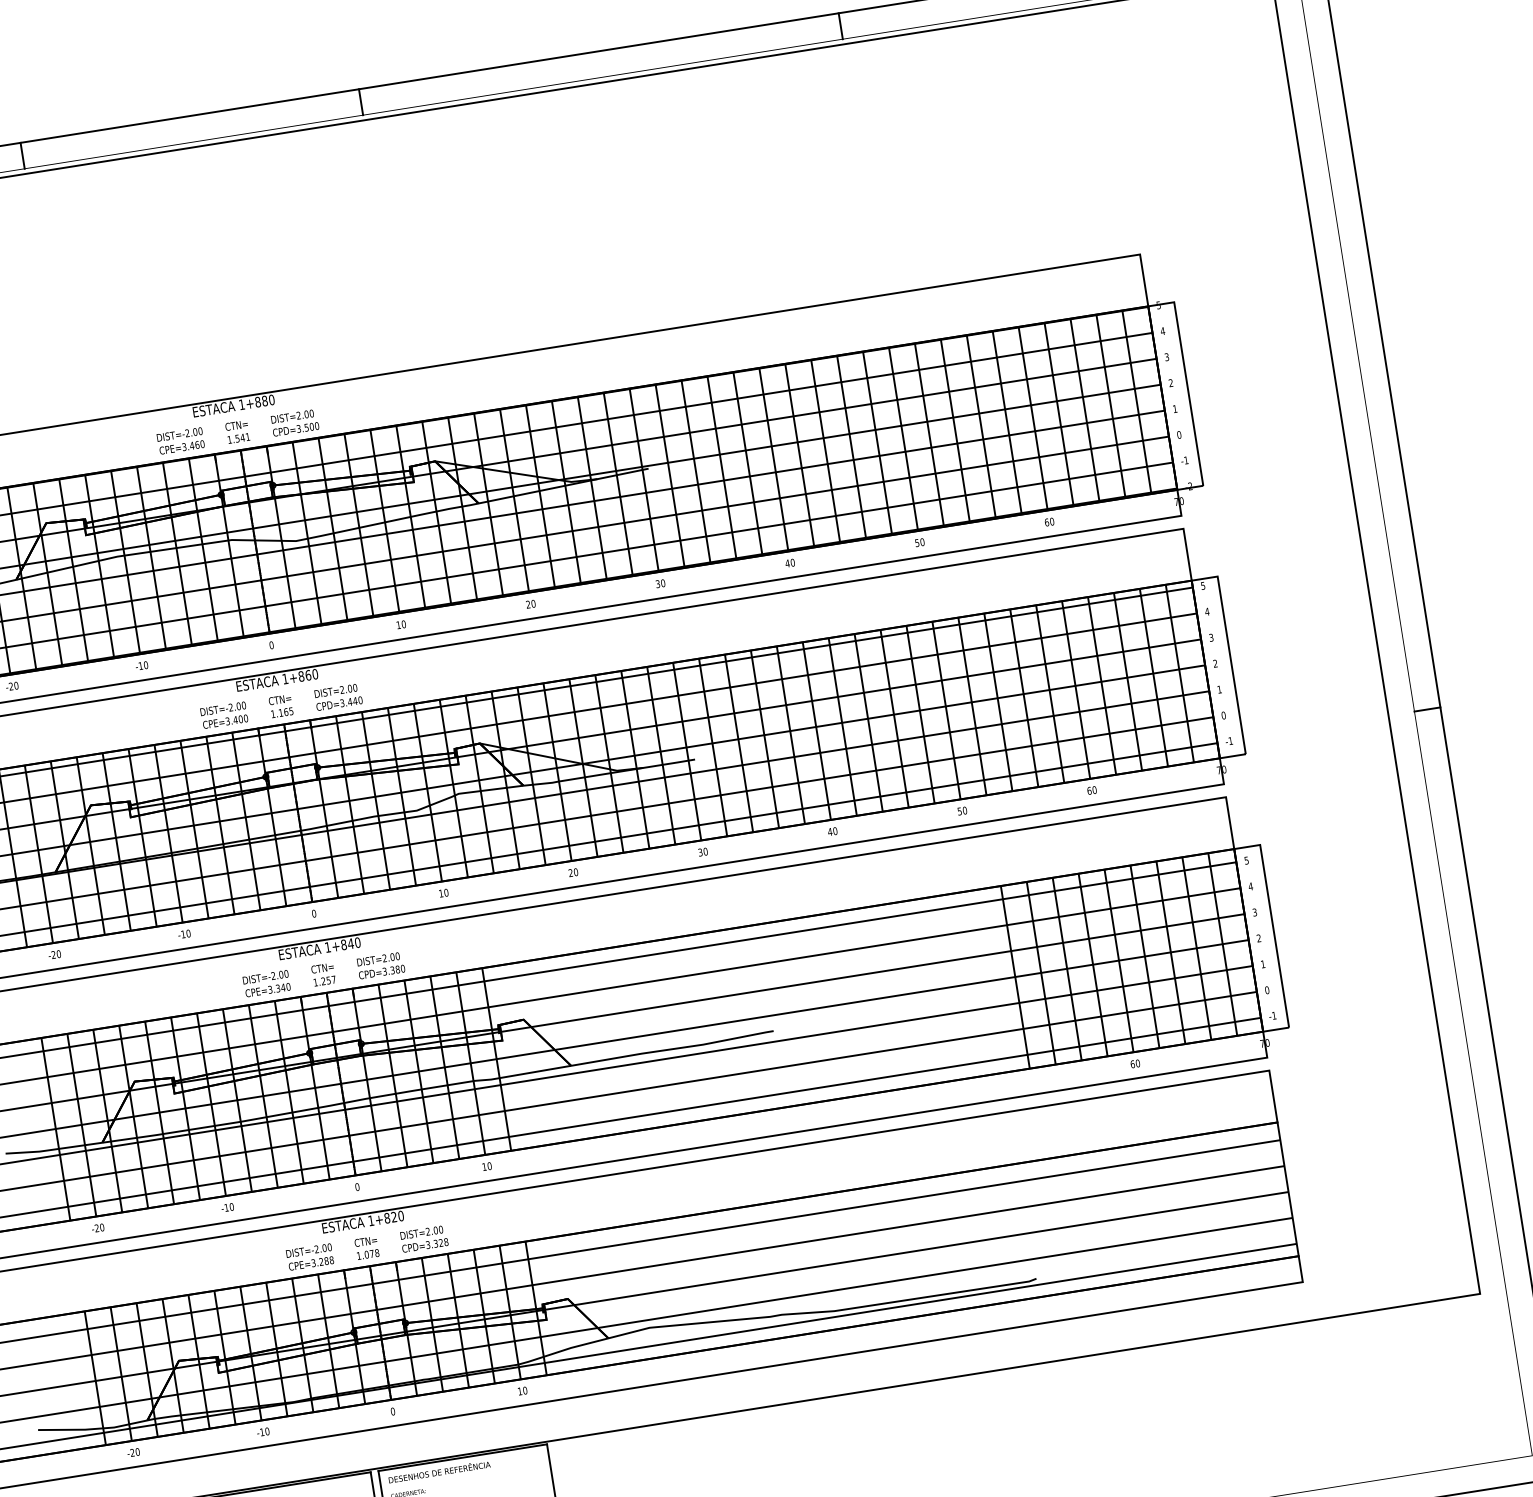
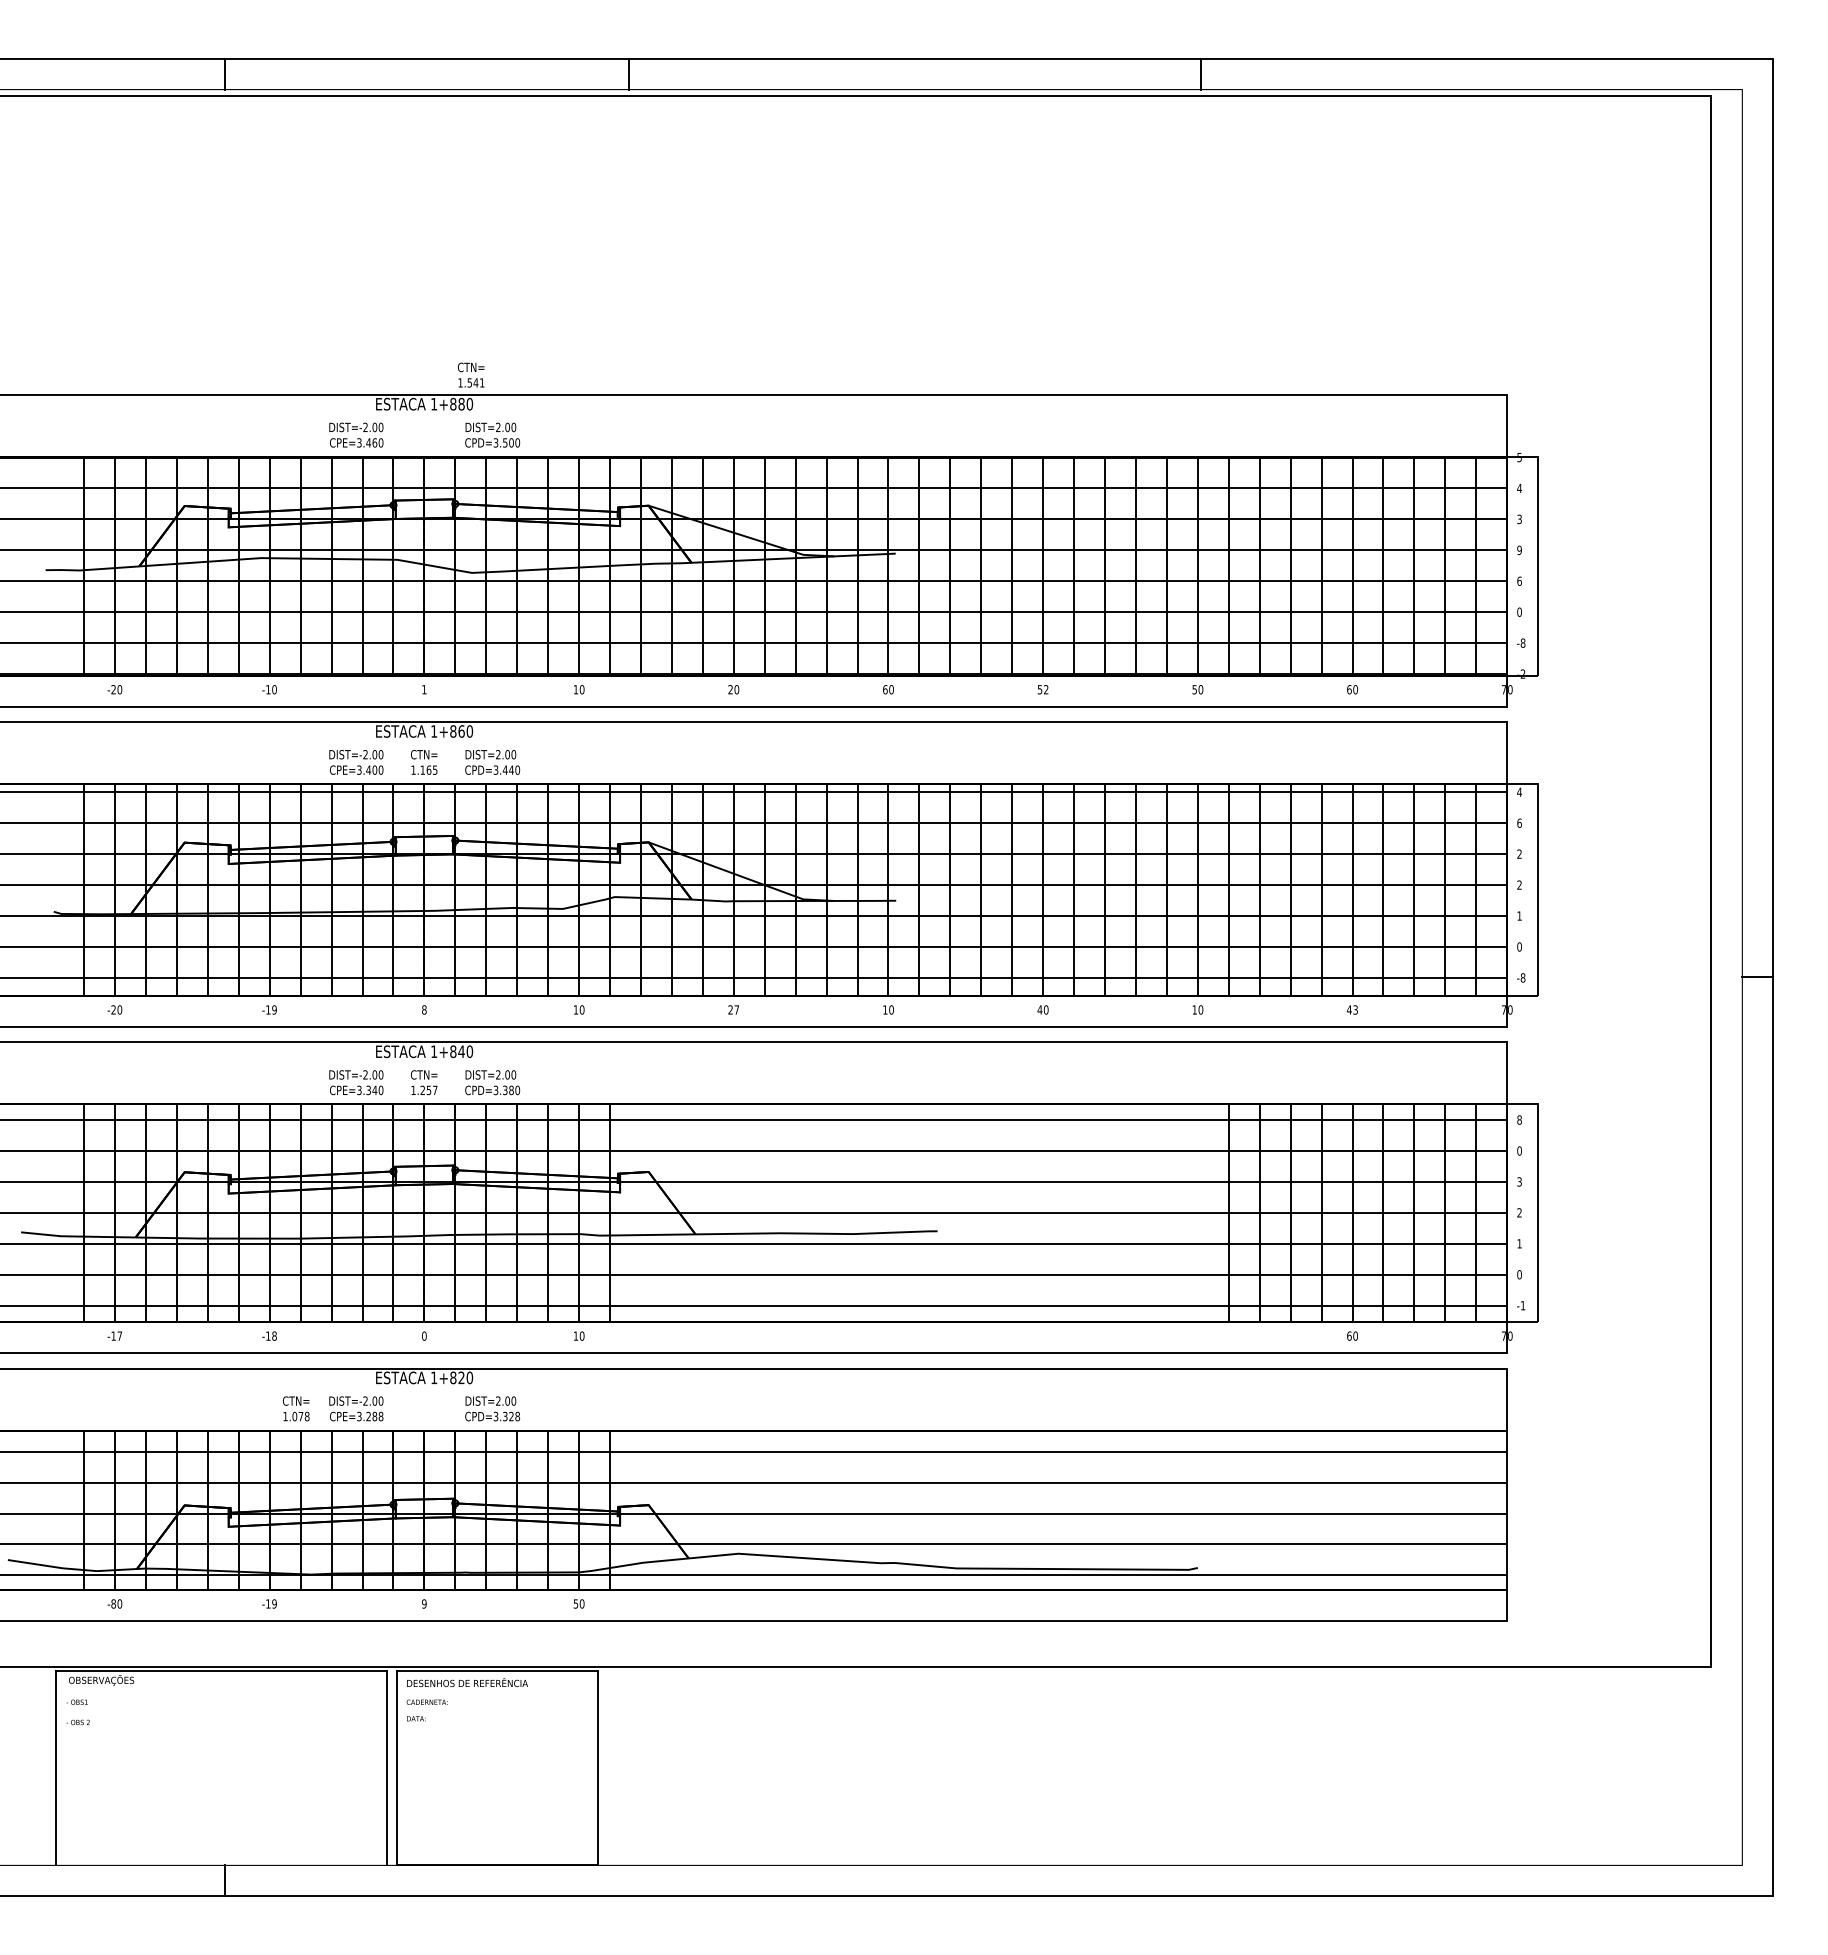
text: (1171, 383) -> (1519, 550), 2 -> 9
text: (1174, 408) -> (1519, 580), 1 -> 6
text: (237, 431) -> (471, 374), moved
text: (1185, 459) -> (1522, 642), -1 -> -8
text: (789, 563) -> (1042, 689), 40 -> 52
text: (658, 583) -> (885, 689), 30 -> 60
text: (1203, 585) -> (1519, 791), 5 -> 4
text: (1207, 611) -> (1519, 822), 4 -> 6
text: (1211, 638) -> (1519, 854), 3 -> 2
text: (271, 645) -> (424, 689), 0 -> 1
text: (1230, 740) -> (1522, 977), -1 -> -8
text: (1091, 790) -> (1351, 1009), 60 -> 43
text: (959, 811) -> (1194, 1009), 50 -> 10
text: (700, 852) -> (885, 1009), 30 -> 10
text: (1246, 860) -> (1519, 1119), 5 -> 8
text: (575, 871) -> (736, 1009), 20 -> 27
text: (1250, 886) -> (1519, 1150), 4 -> 0
text: (314, 913) -> (424, 1009), 0 -> 8
text: (188, 933) -> (274, 1009), -10 -> -19
text: (231, 1206) -> (274, 1335), -10 -> -18
text: (99, 1227) -> (116, 1335), -20 -> -17
text: (367, 1247) -> (296, 1408), moved
text: (519, 1391) -> (575, 1603), 10 -> 50
text: (393, 1411) -> (424, 1603), 0 -> 9
text: (267, 1431) -> (274, 1603), -10 -> -19
text: (132, 1452) -> (113, 1603), -20 -> -80

